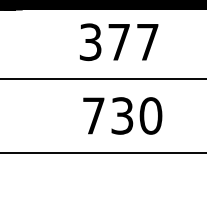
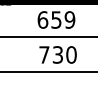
text: (119, 41) -> (56, 19), 377 -> 659

